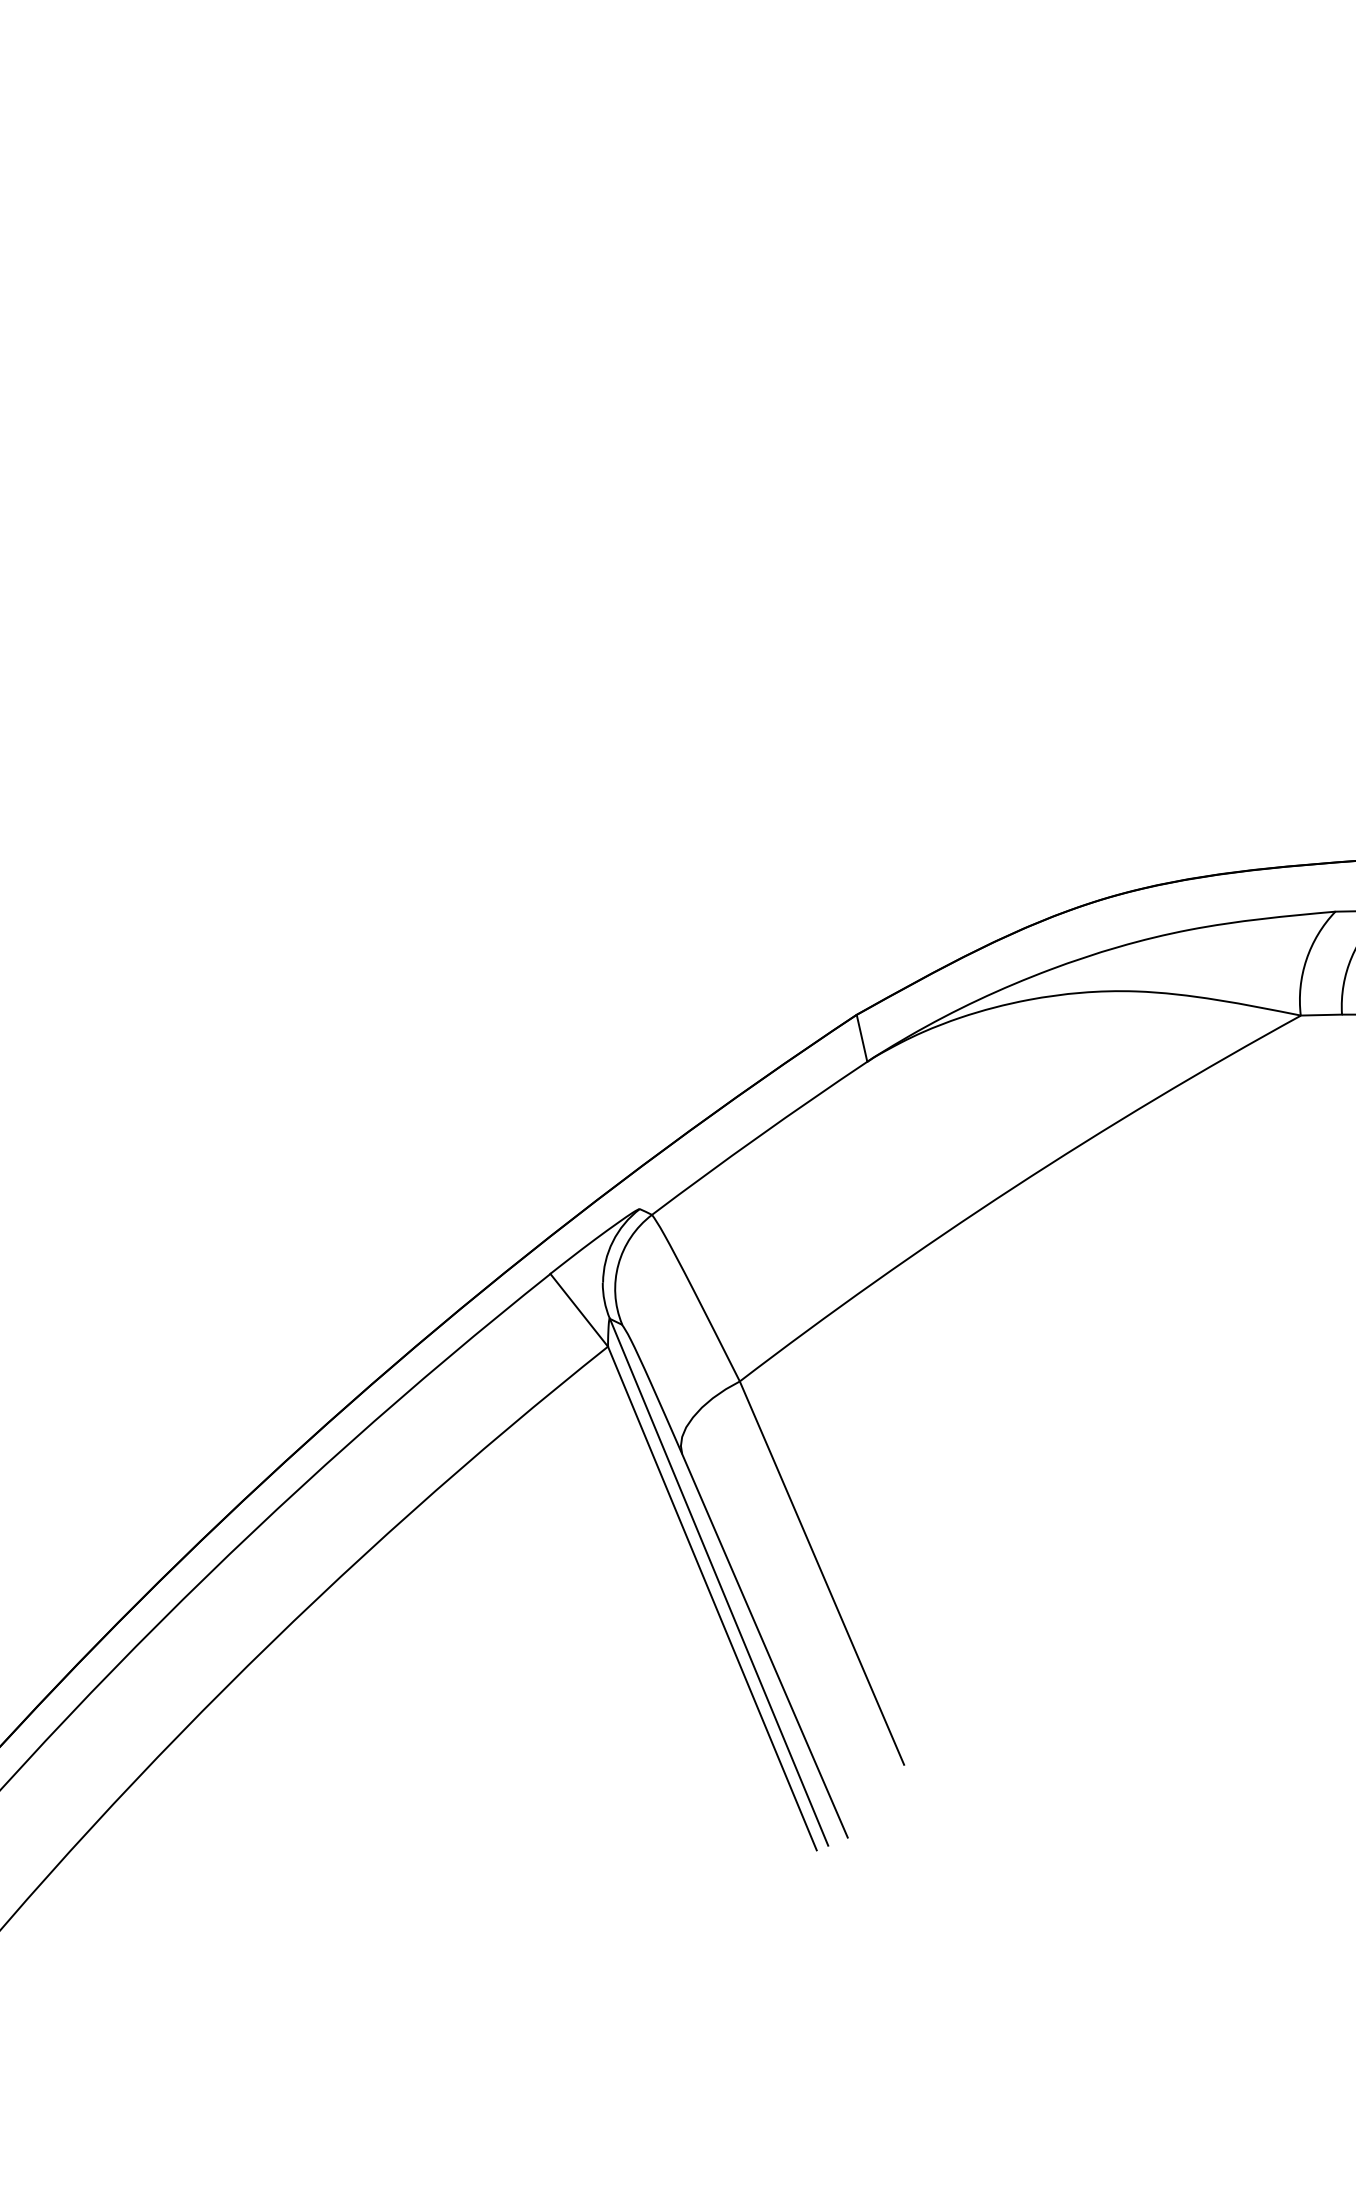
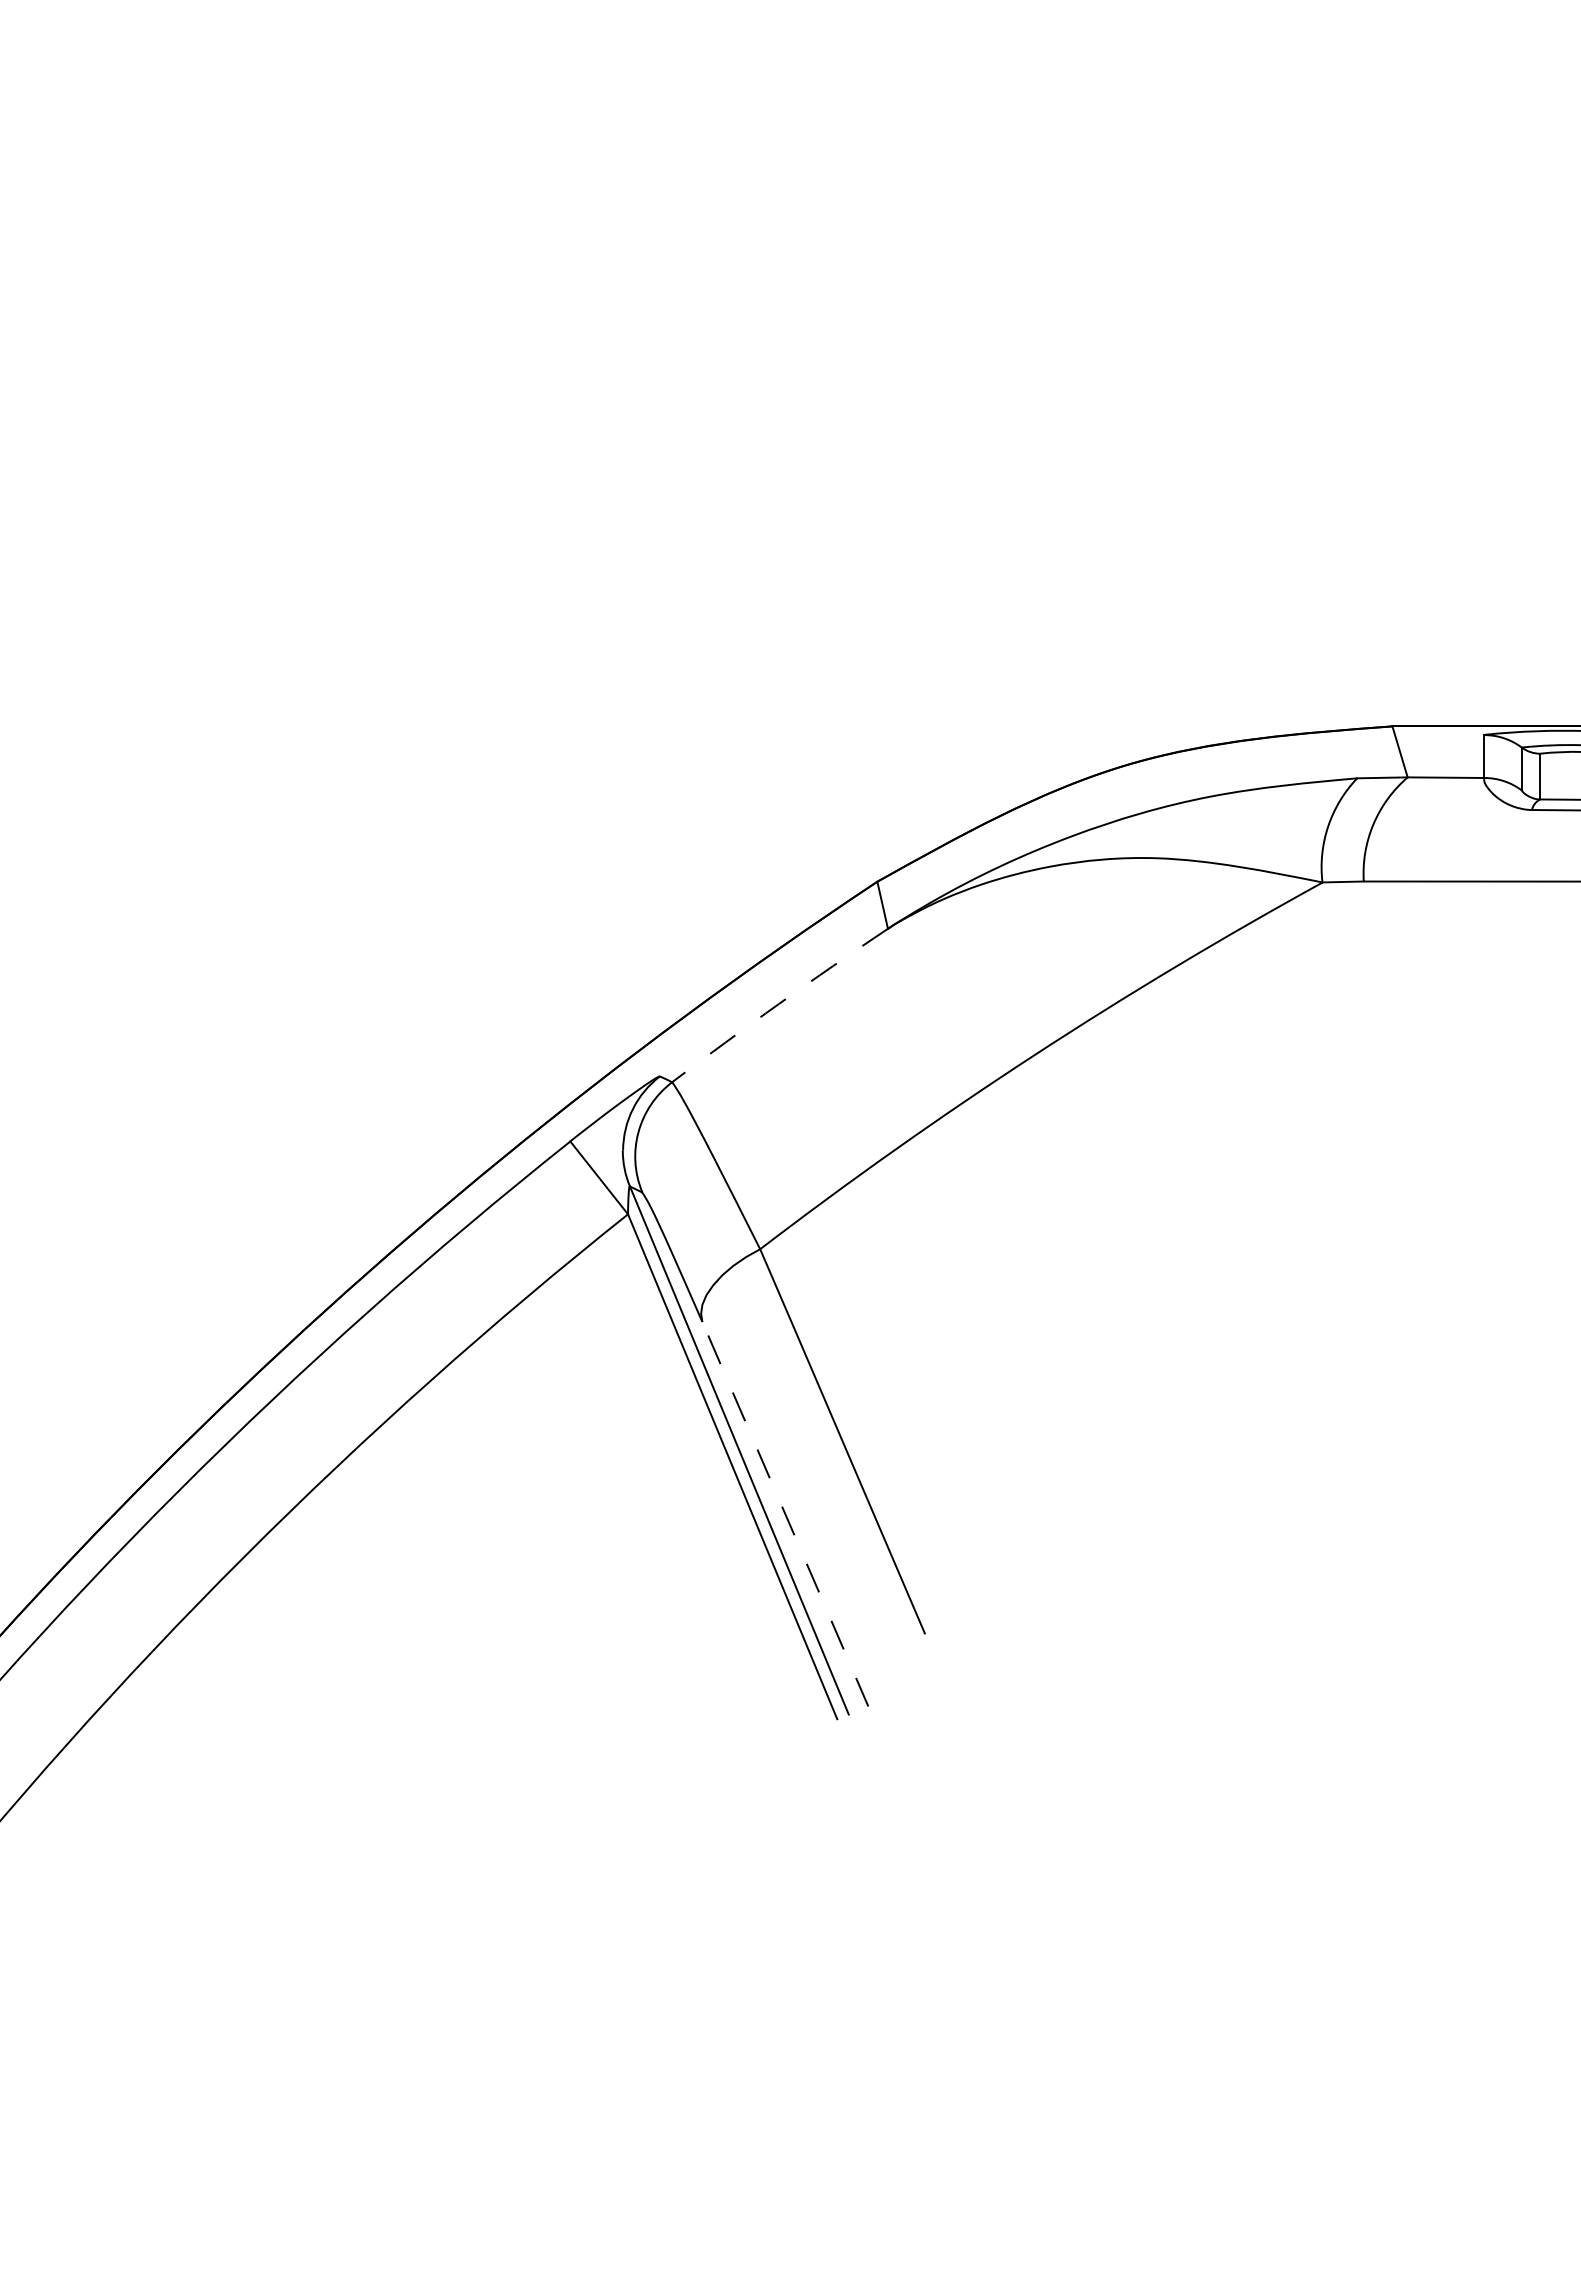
arc: (759, 1136) -> (779, 1003), solid -> dashed
line: (765, 1645) -> (785, 1513), solid -> dashed

